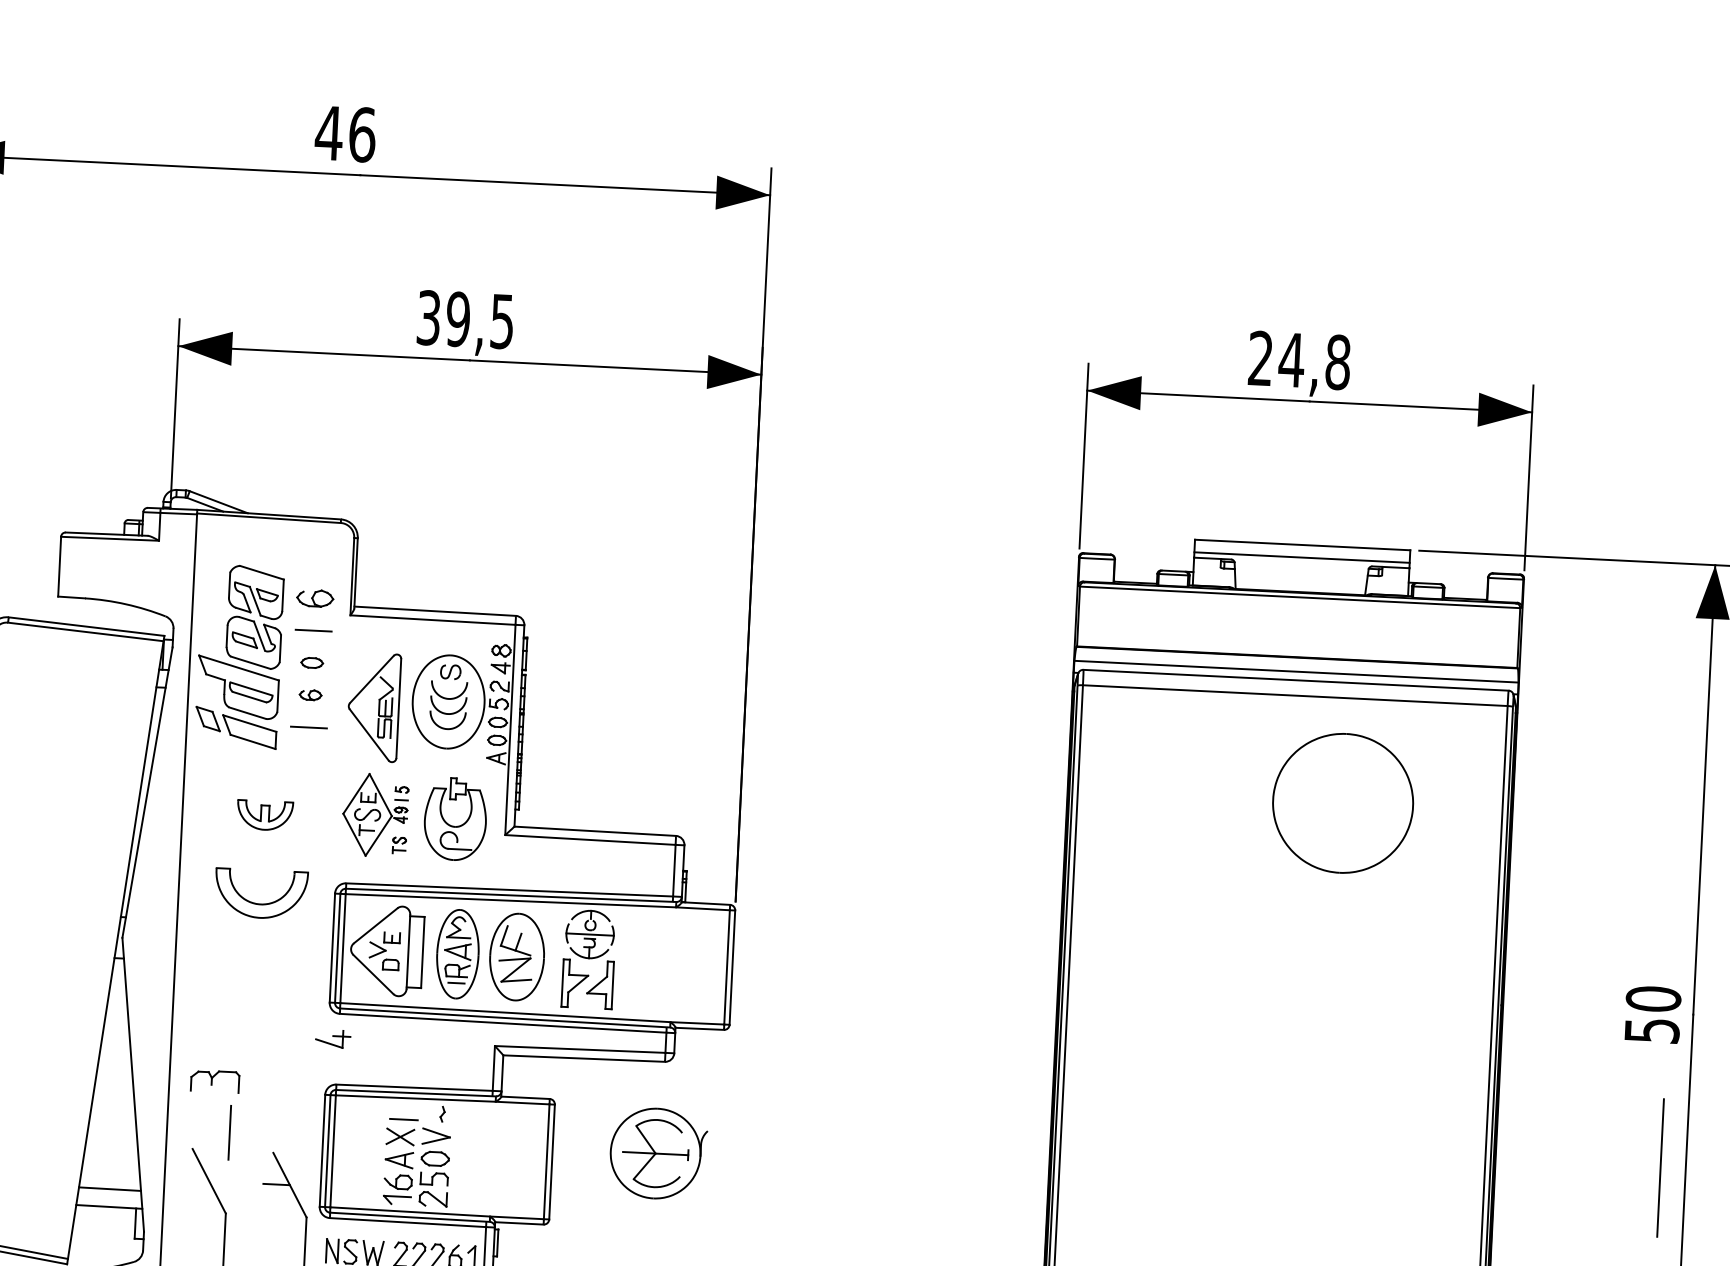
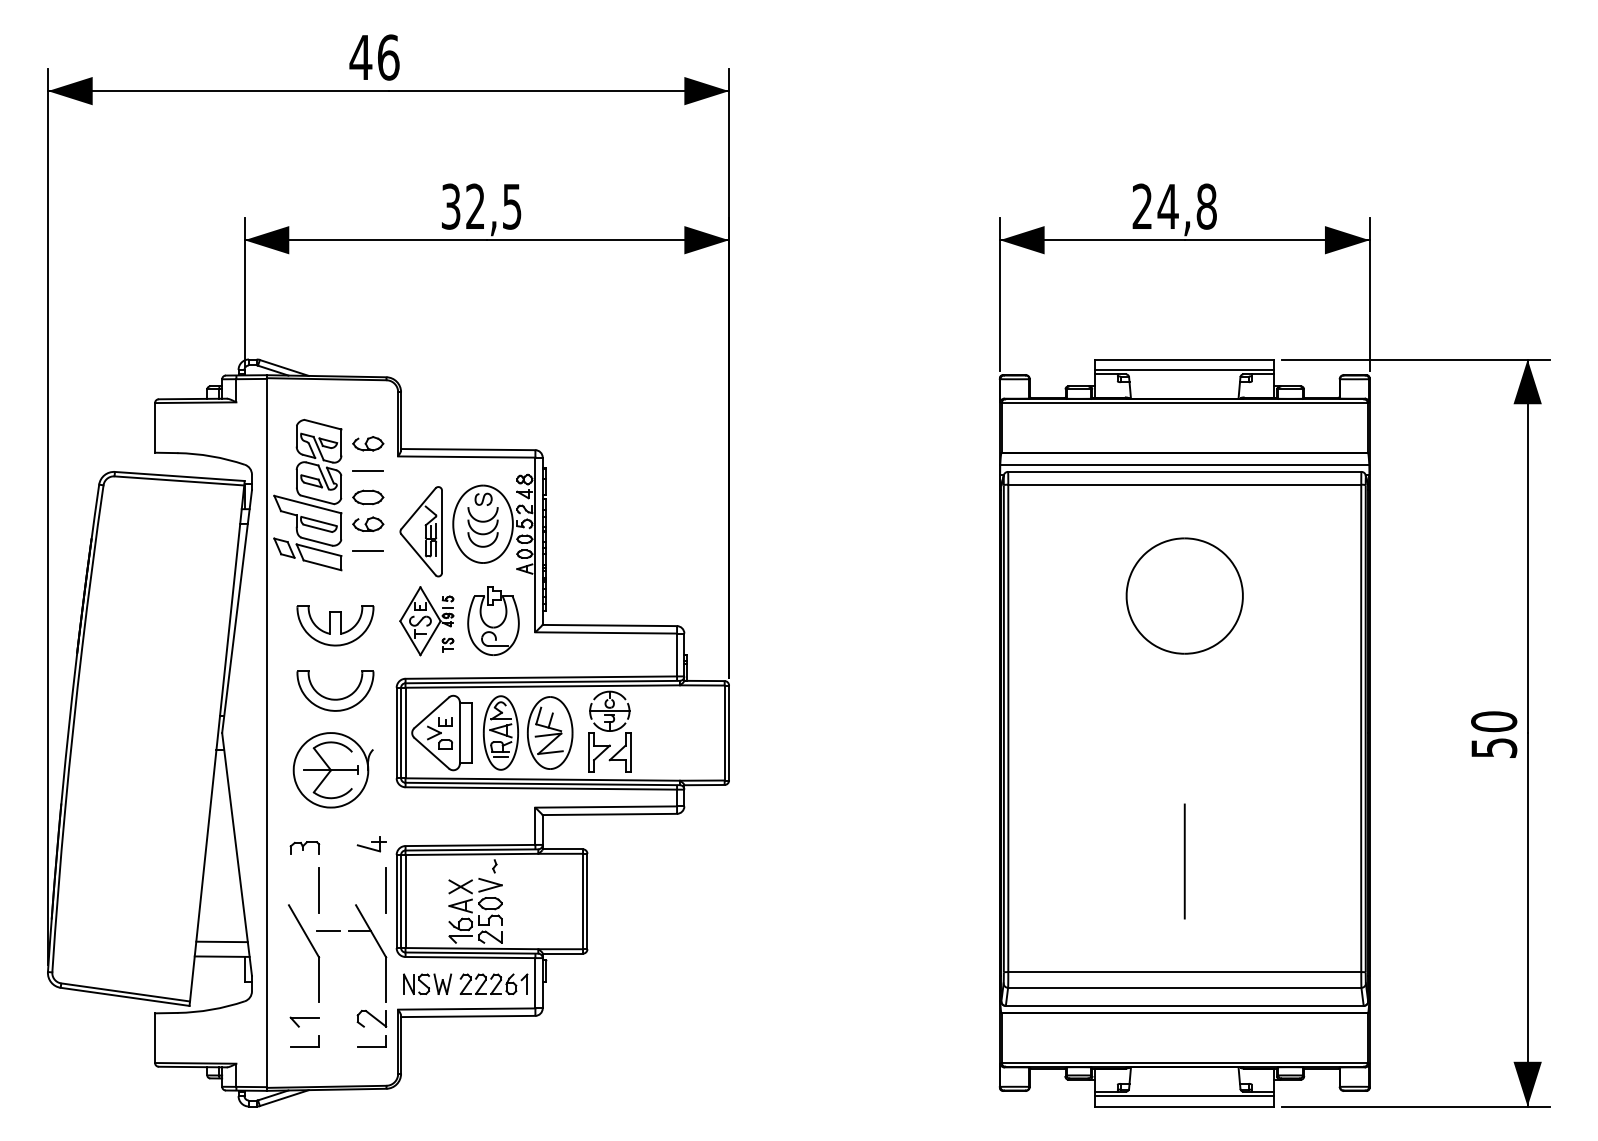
text: (458, 319) -> (475, 206), 39,5 -> 32,5
part: (312, 663) -> (368, 497), size x1.67
part: (310, 694) -> (368, 523), size x1.67
part: (1342, 802) -> (1184, 595), moved
part: (265, 815) -> (335, 625), size x1.67
part: (332, 1039) -> (371, 844), moved
part: (214, 1080) -> (304, 847), size x0.71
line: (403, 1118) -> (328, 930), moved
line: (310, 1135) -> (386, 889), added
part: (657, 1153) -> (332, 770), moved
line: (1660, 1167) -> (1184, 861), moved

